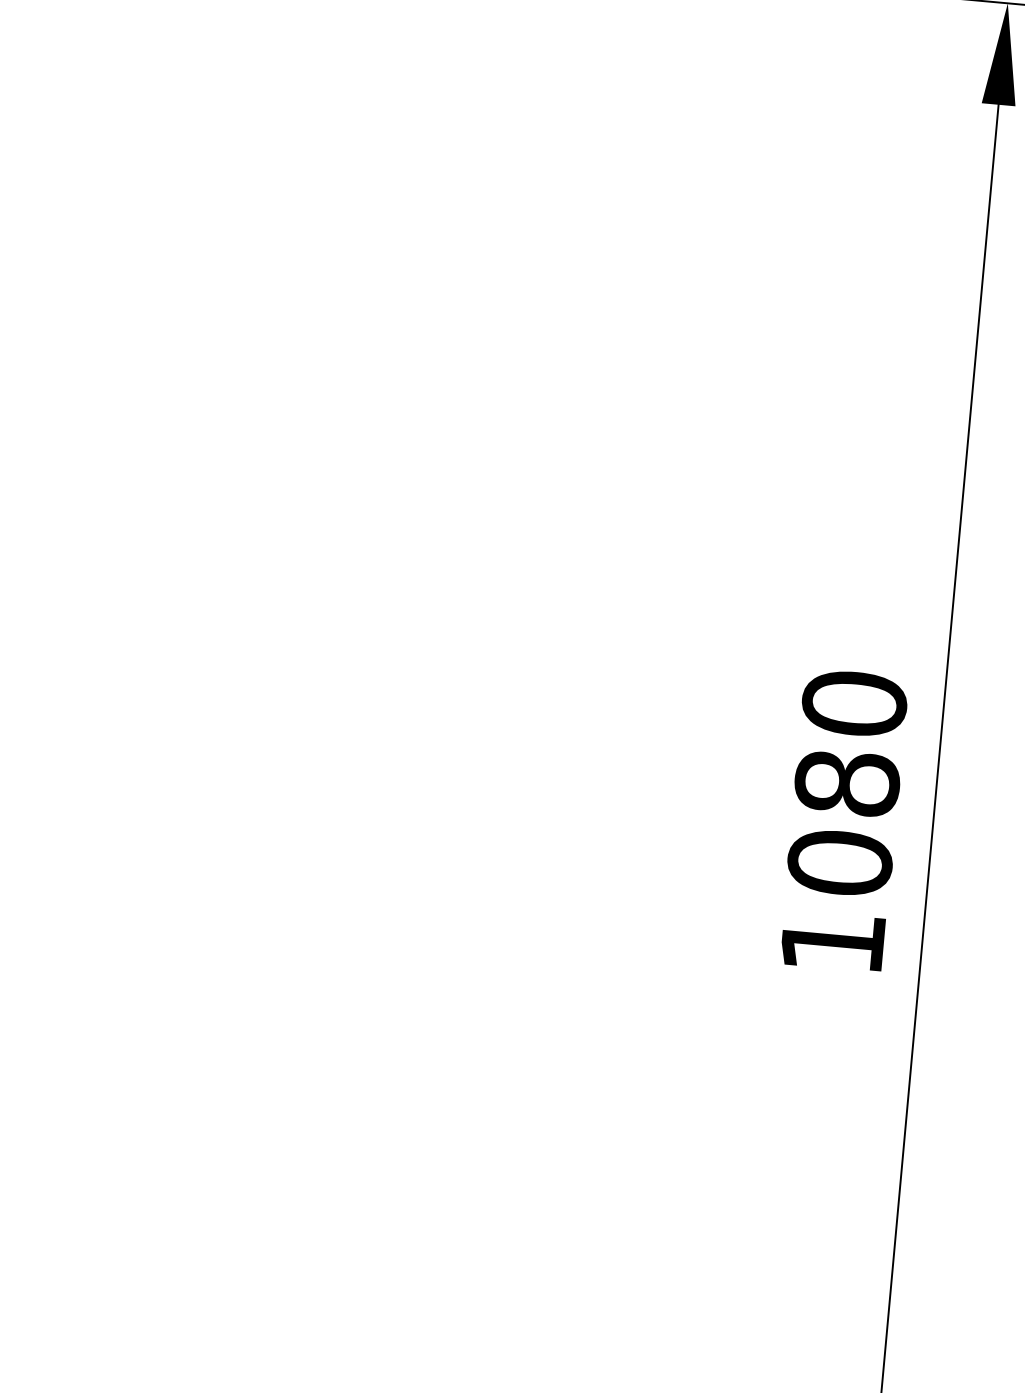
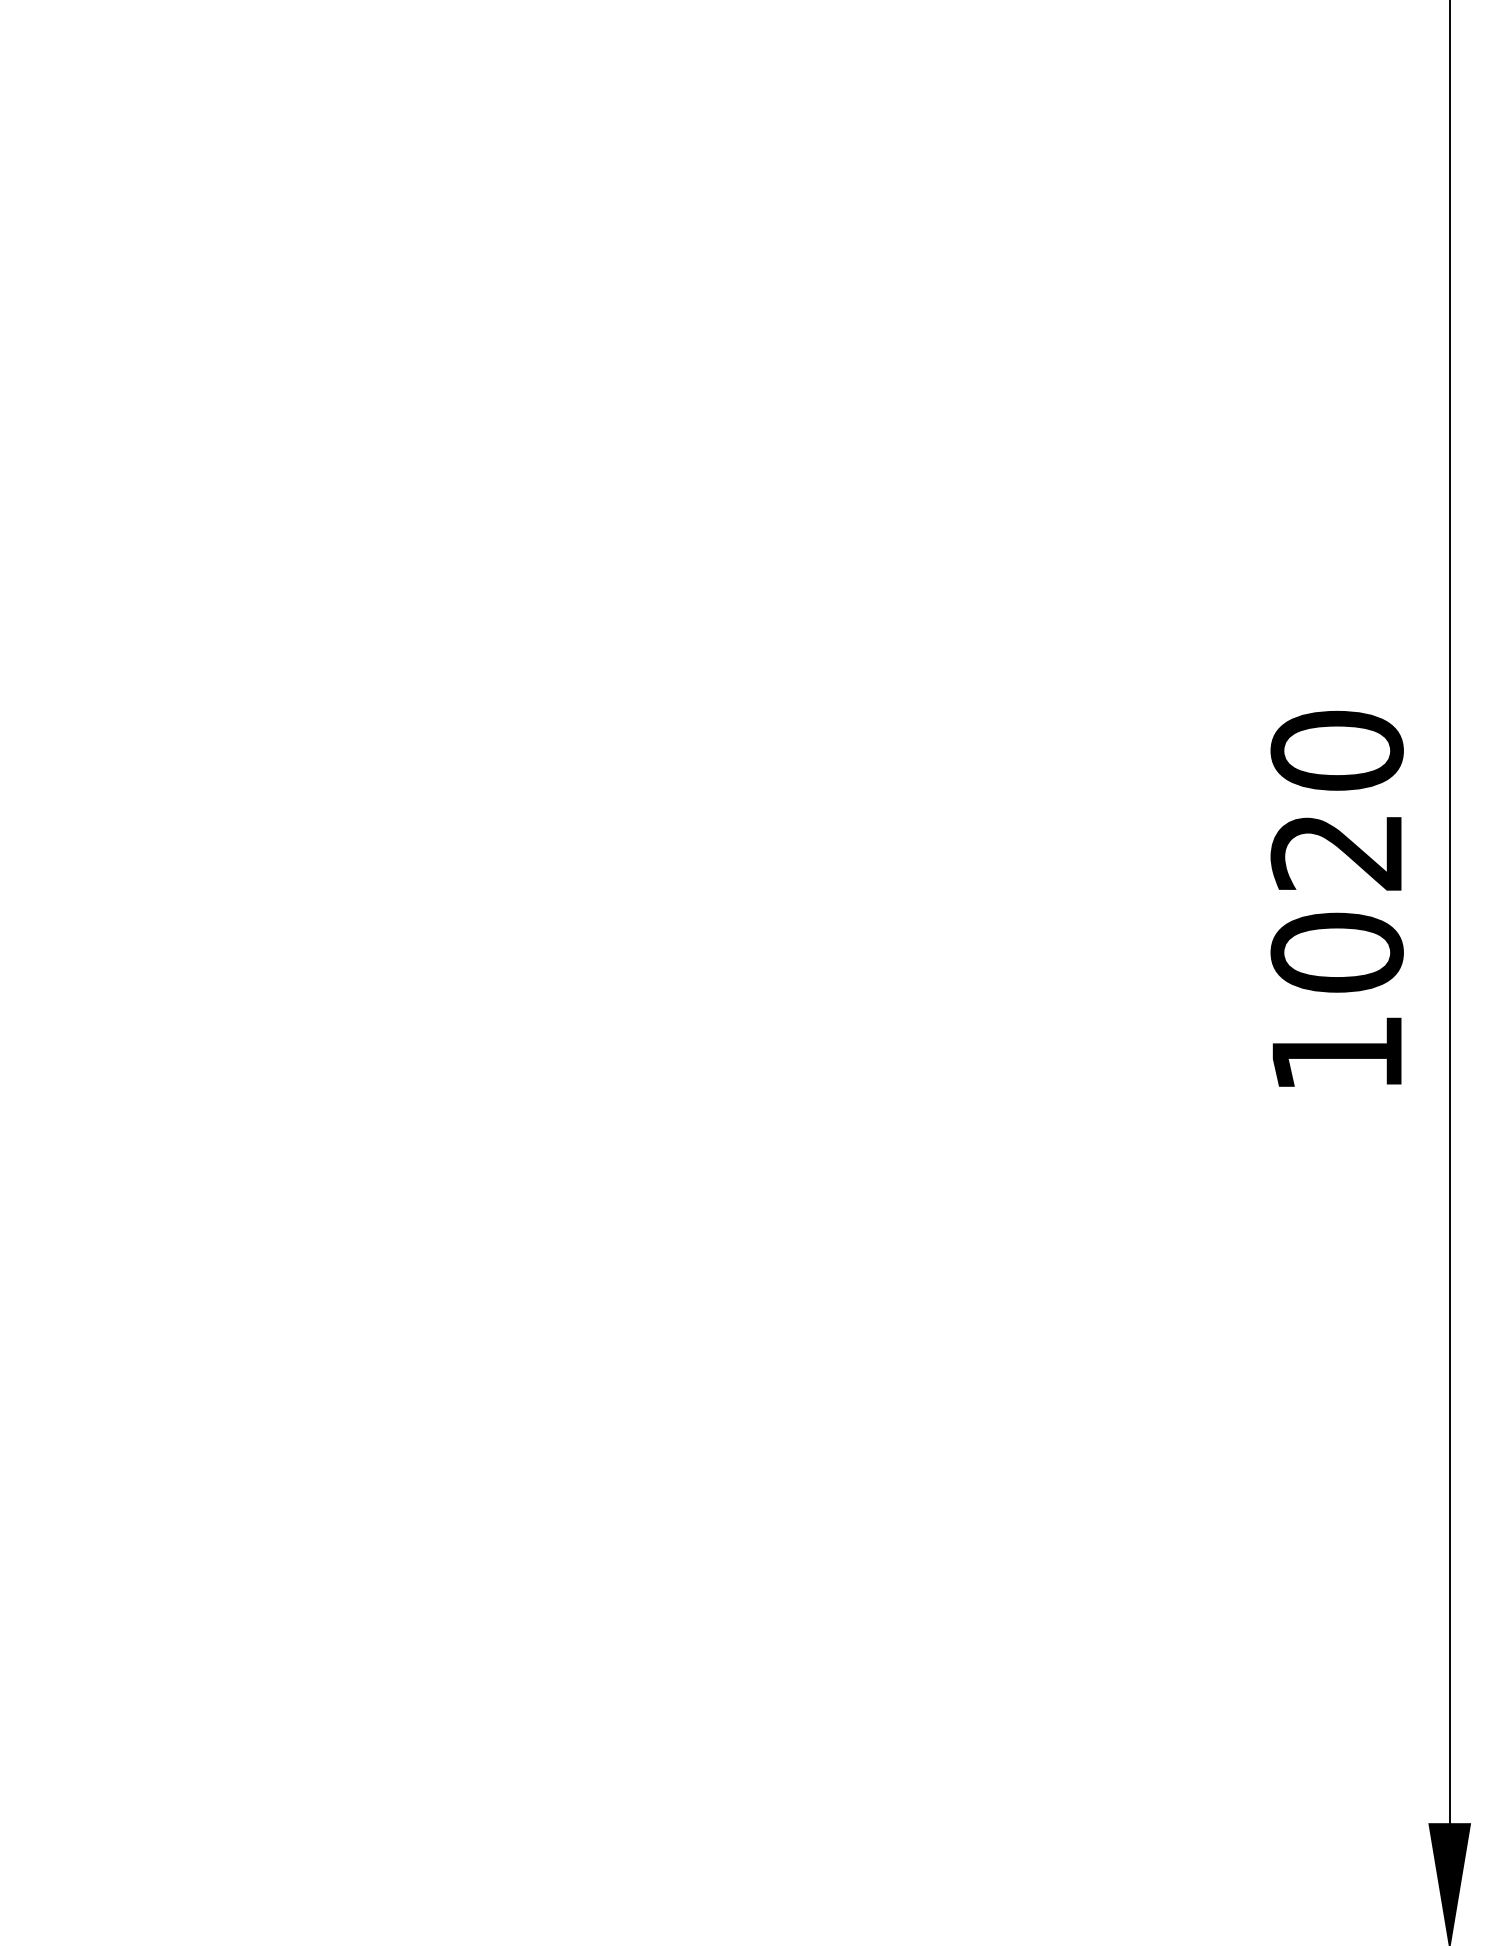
text: (846, 783) -> (1336, 851), 1080 -> 1020

